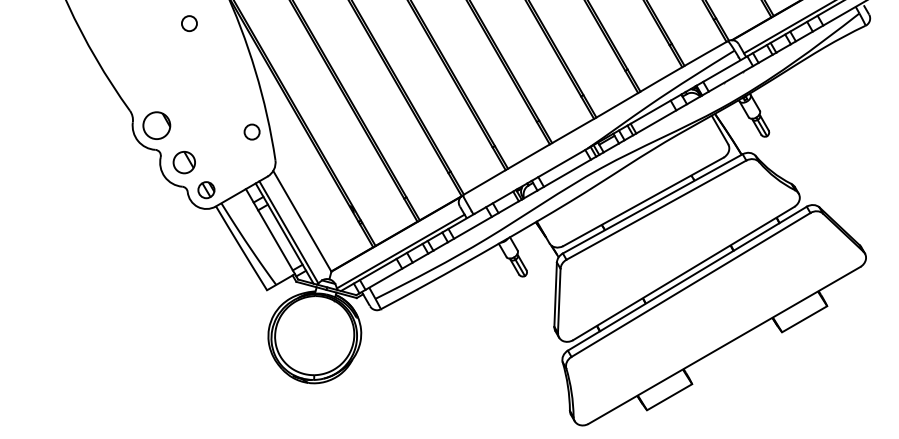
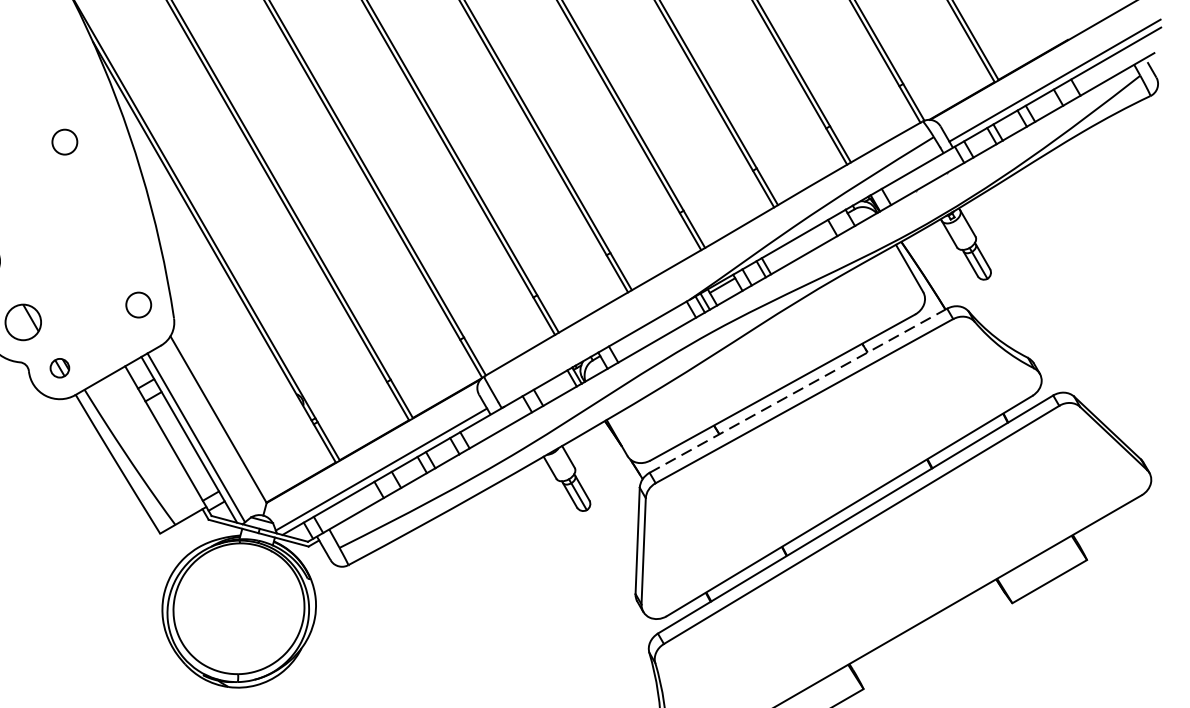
circle: (189, 23) -> (64, 141), moved
circle: (251, 131) -> (137, 304), moved
part: (206, 190) -> (59, 368), size x0.7
line: (652, 203) -> (797, 390), solid -> dashed

